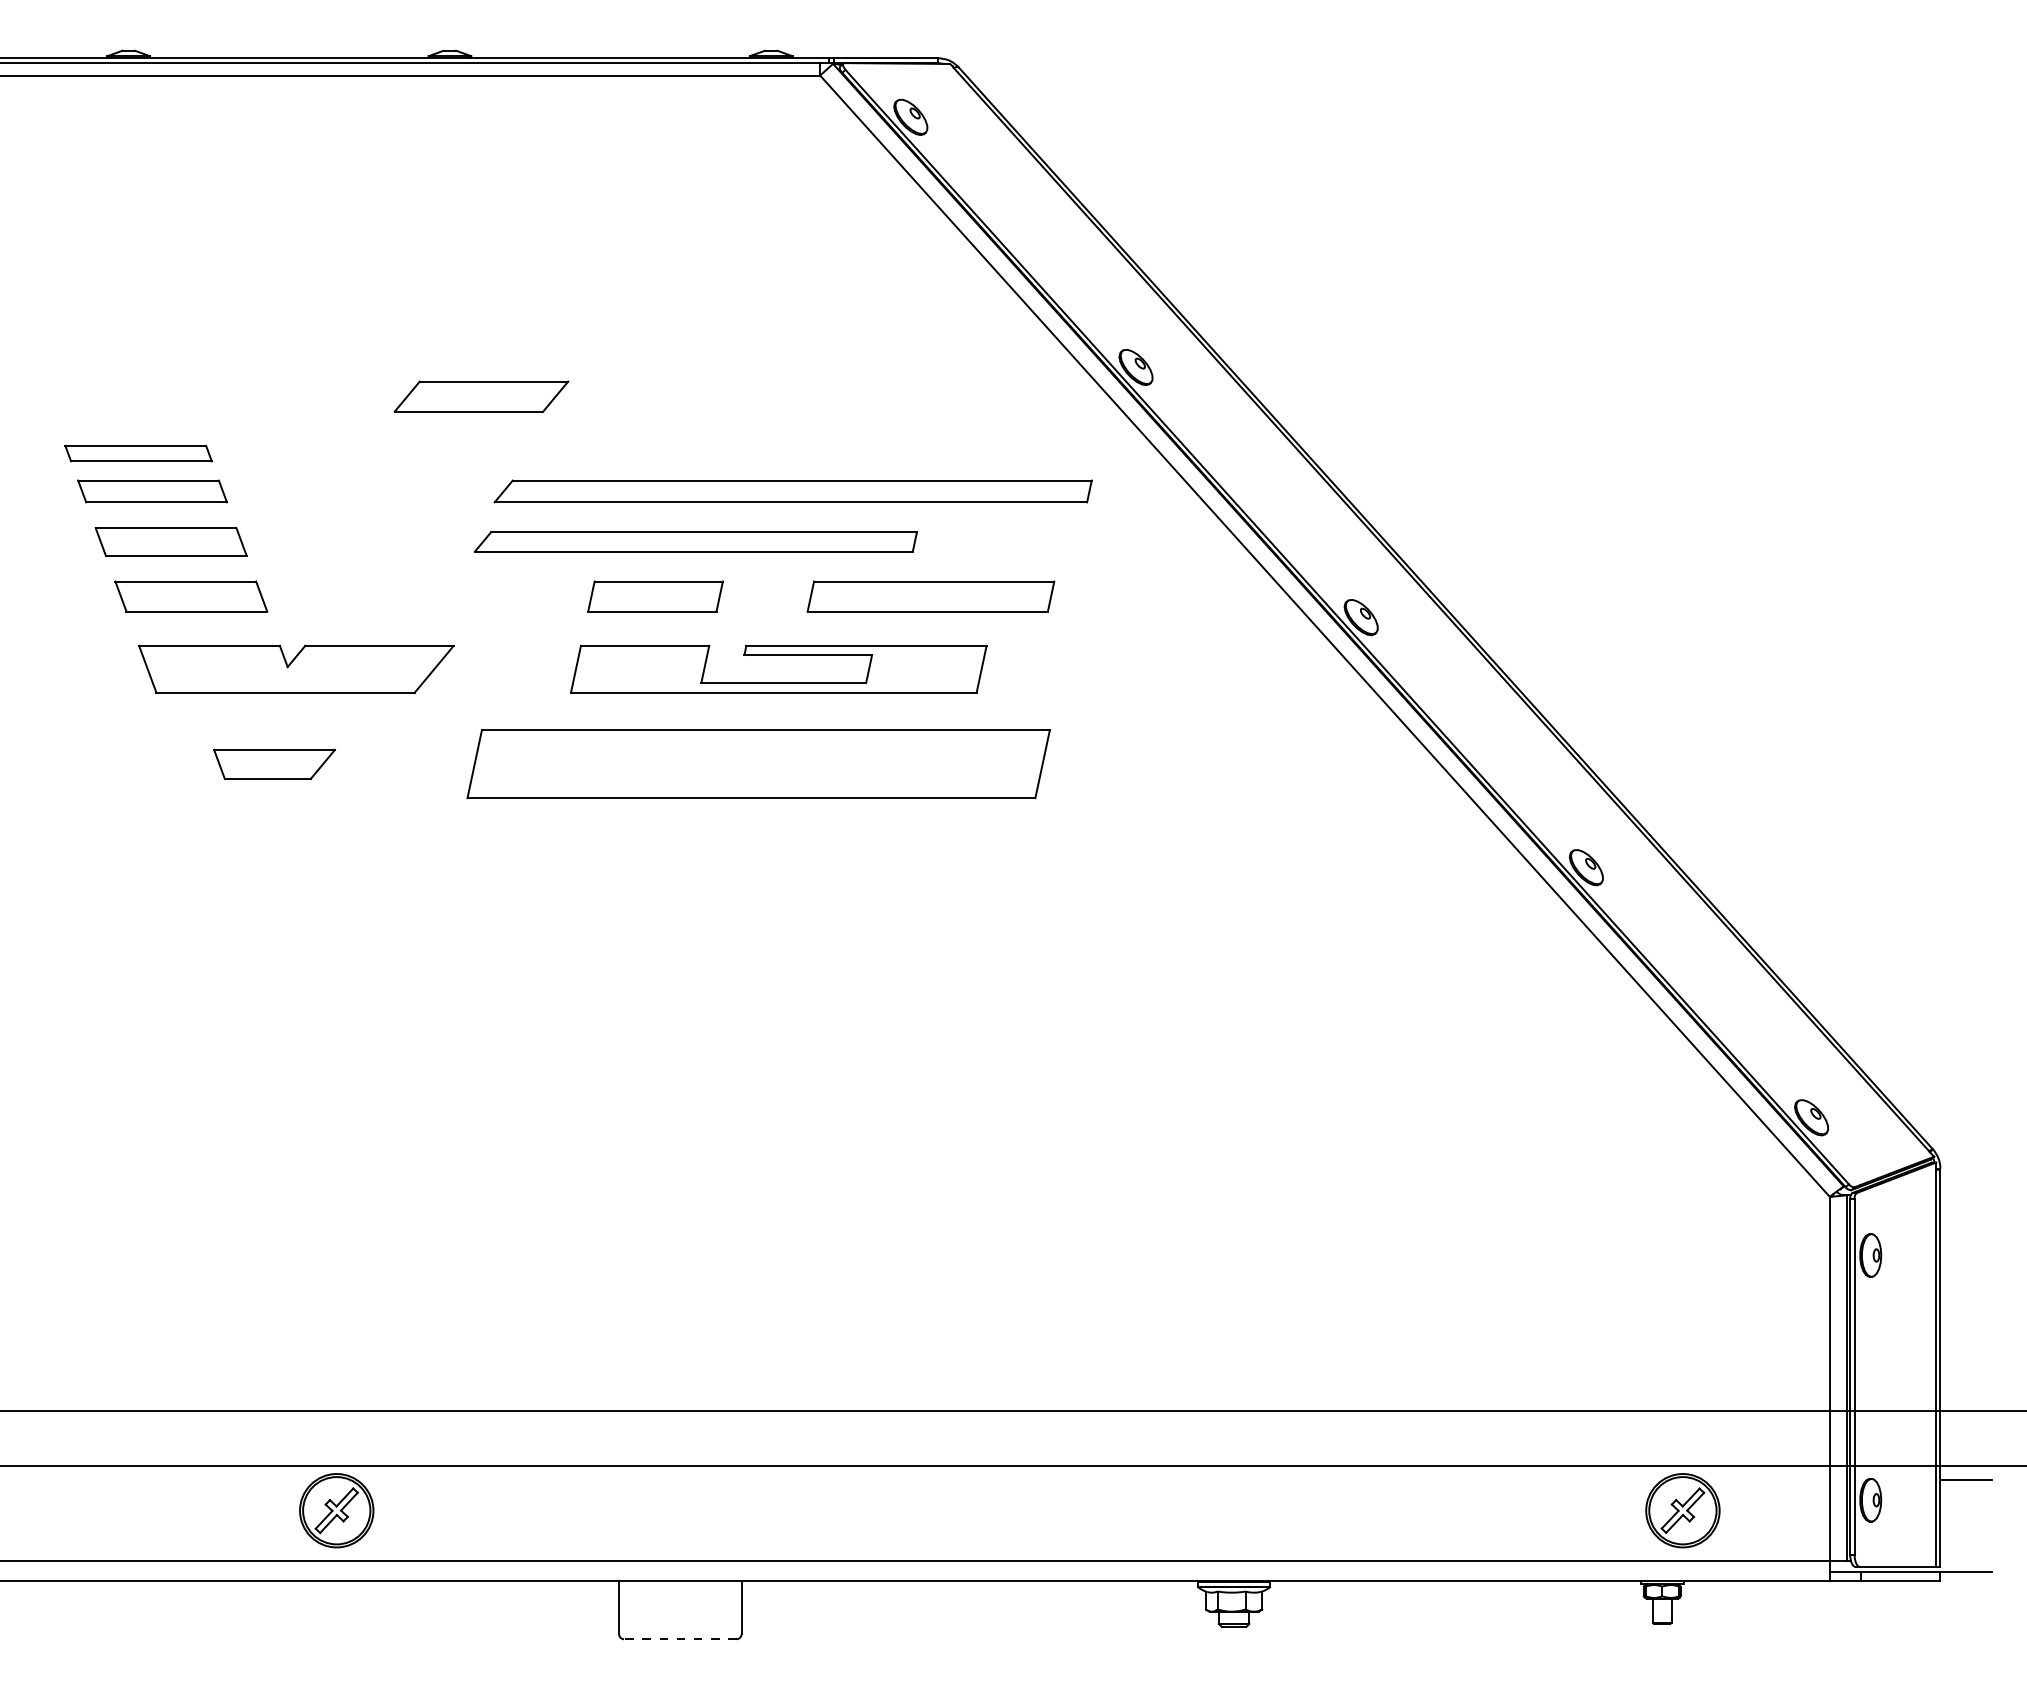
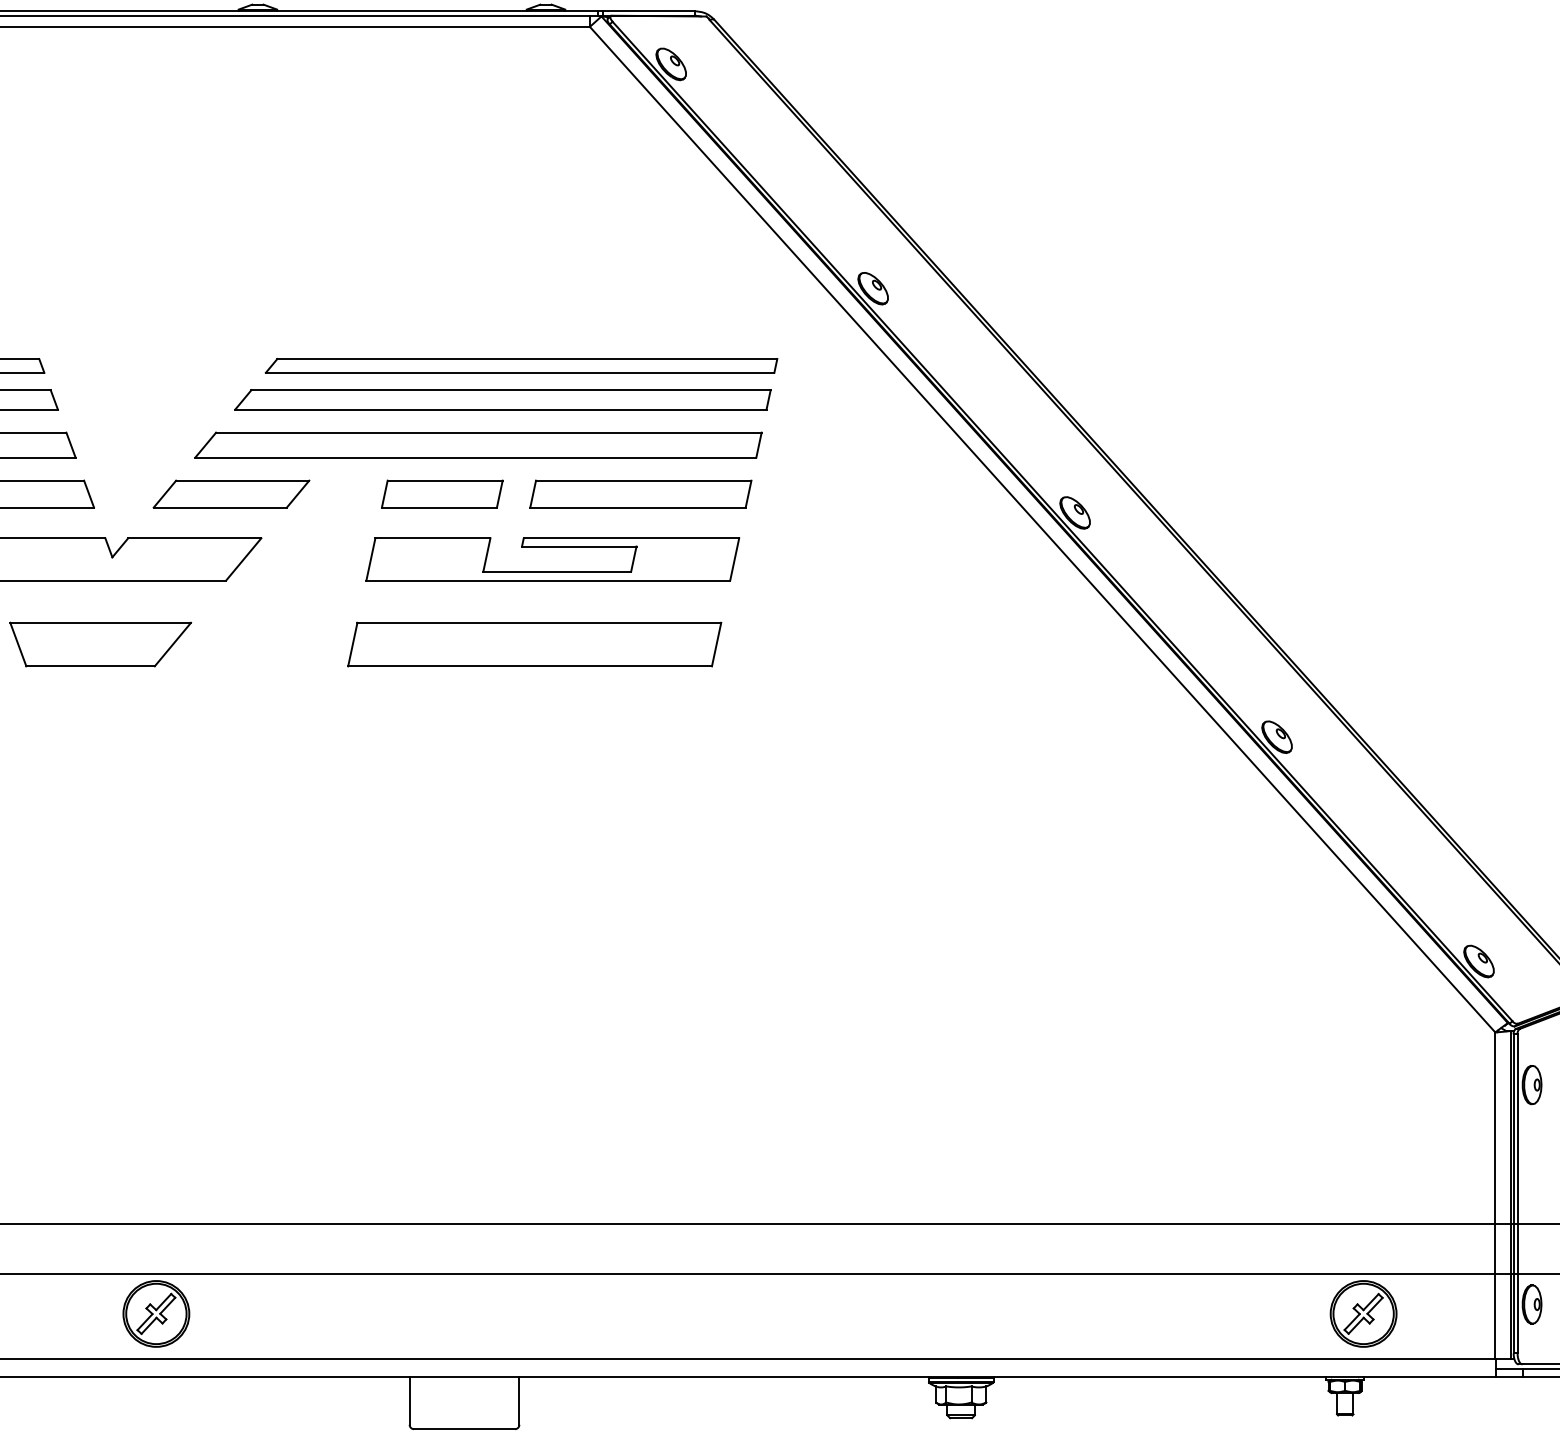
part: (481, 396) -> (231, 494), moved
part: (743, 453) -> (521, 365), added
part: (792, 491) -> (502, 399), moved
part: (695, 541) -> (478, 444), size x1.43
part: (930, 596) -> (640, 494), moved
part: (274, 764) -> (100, 644), size x1.67
part: (758, 764) -> (534, 644), size x0.71
line: (679, 1639) -> (463, 1429), dashed -> solid

